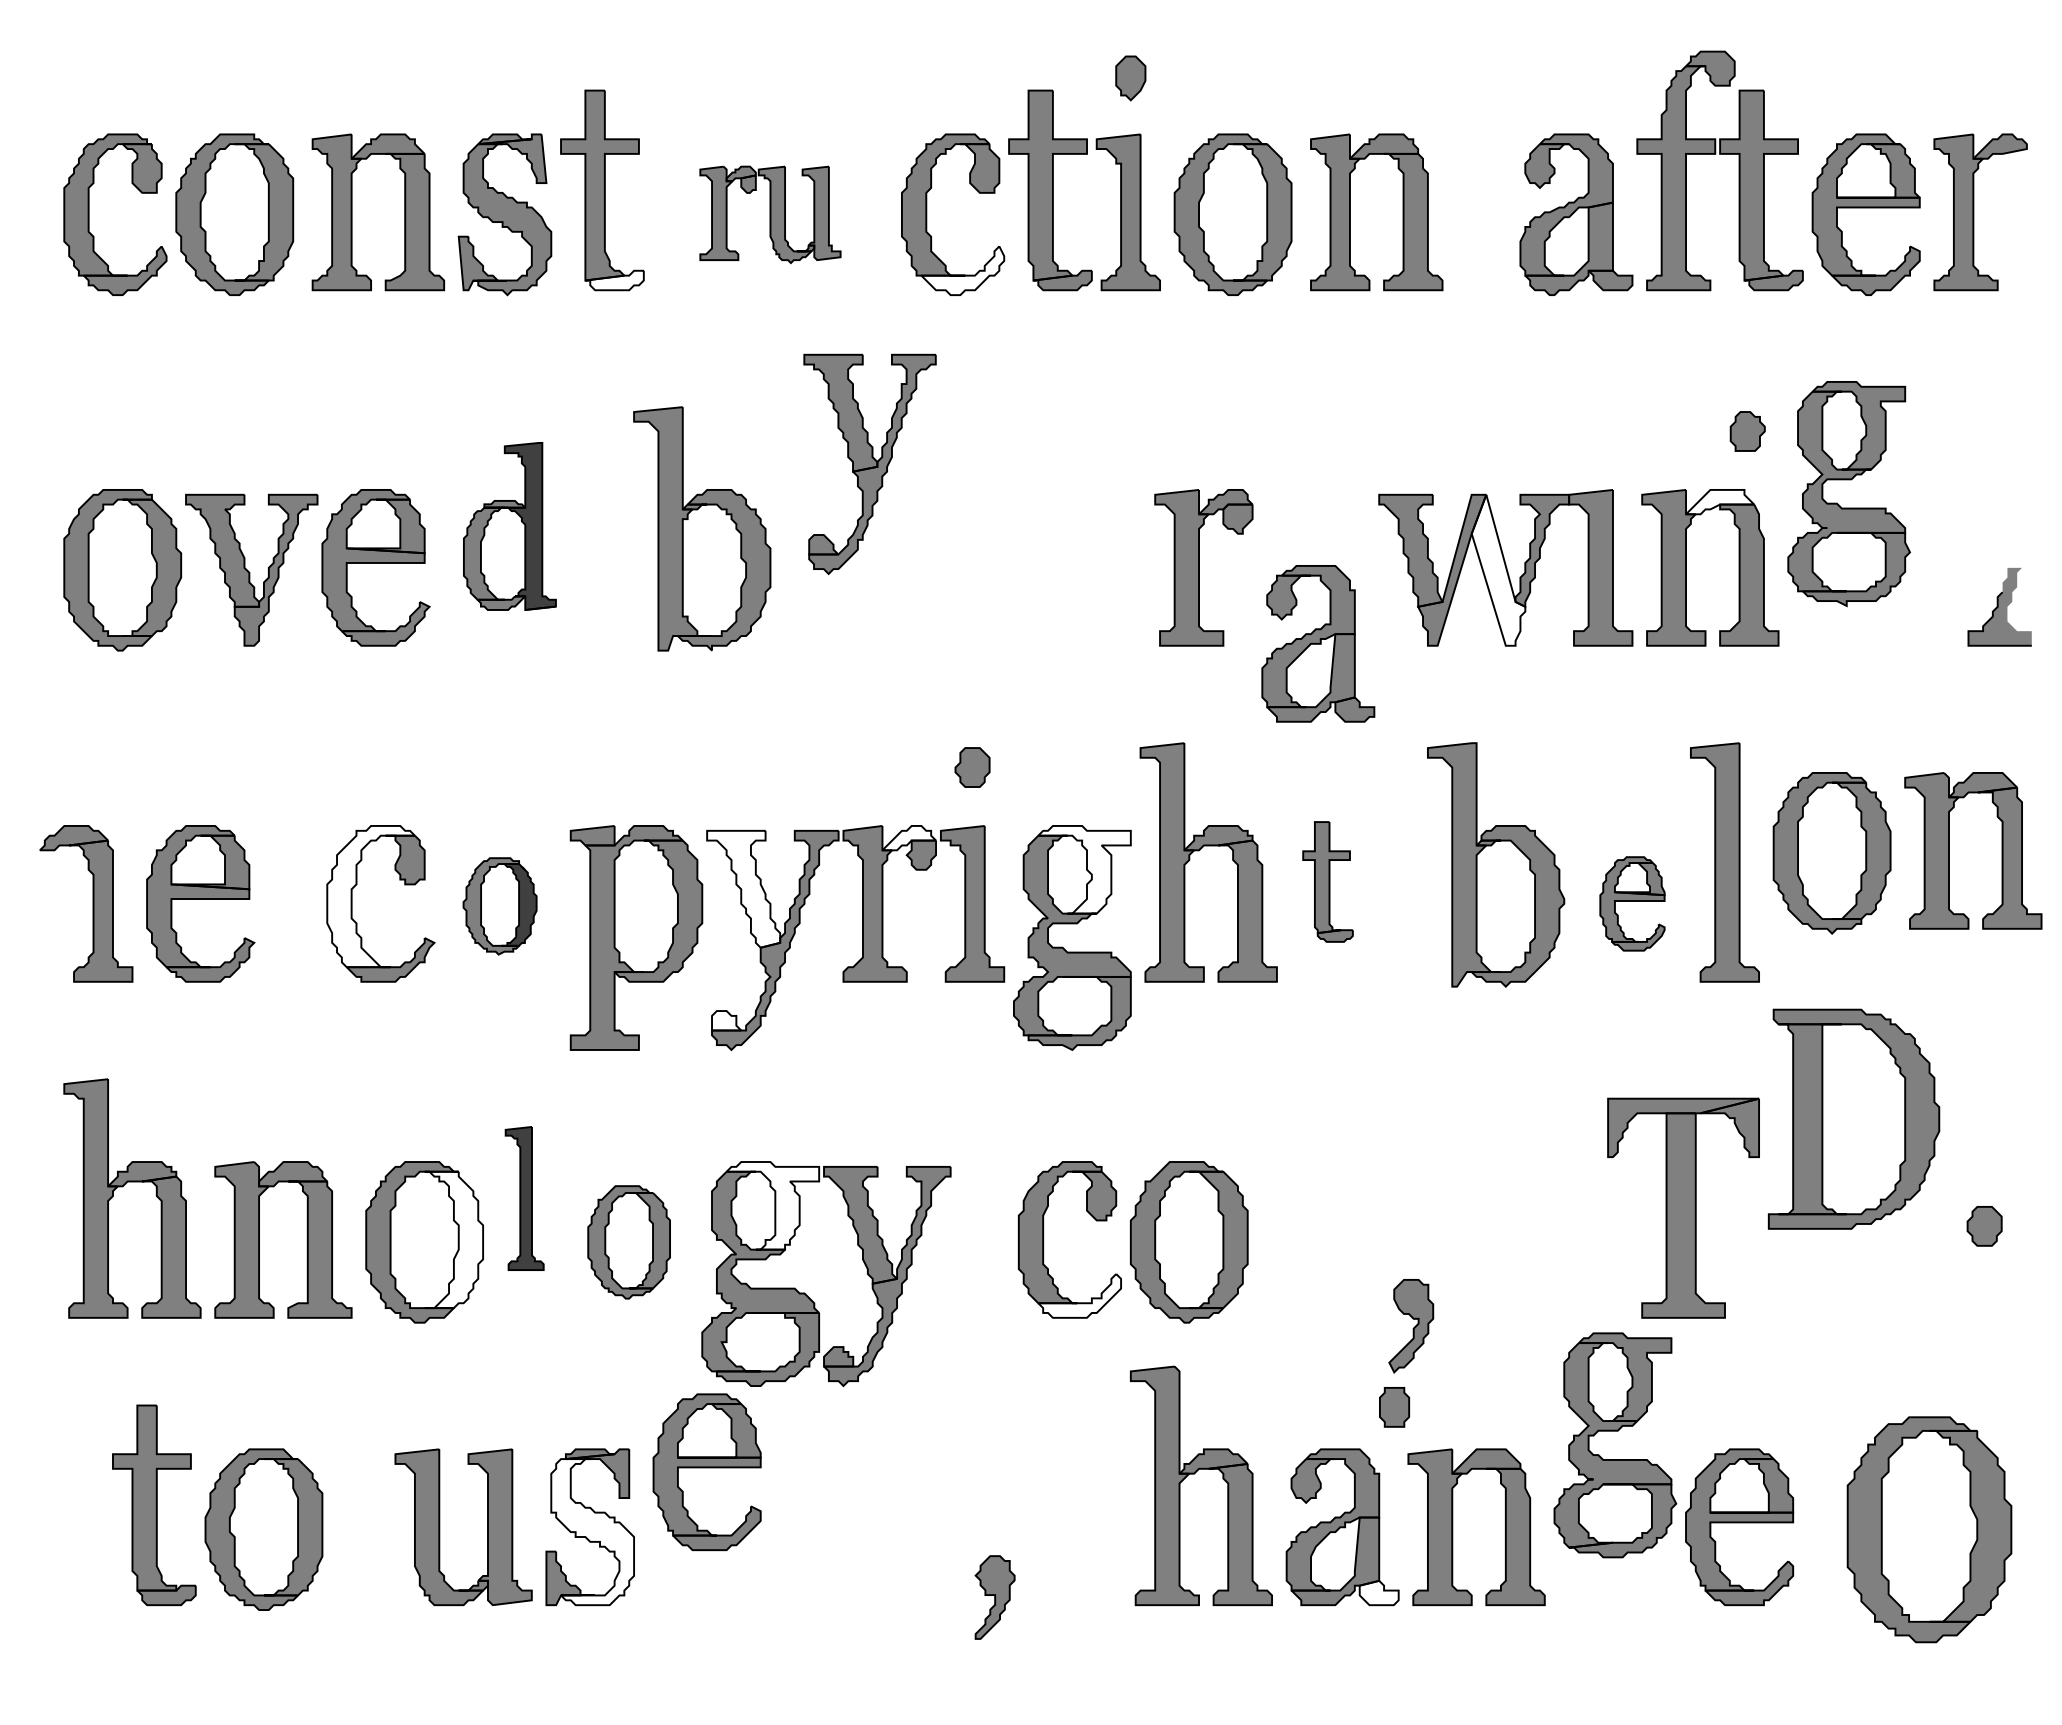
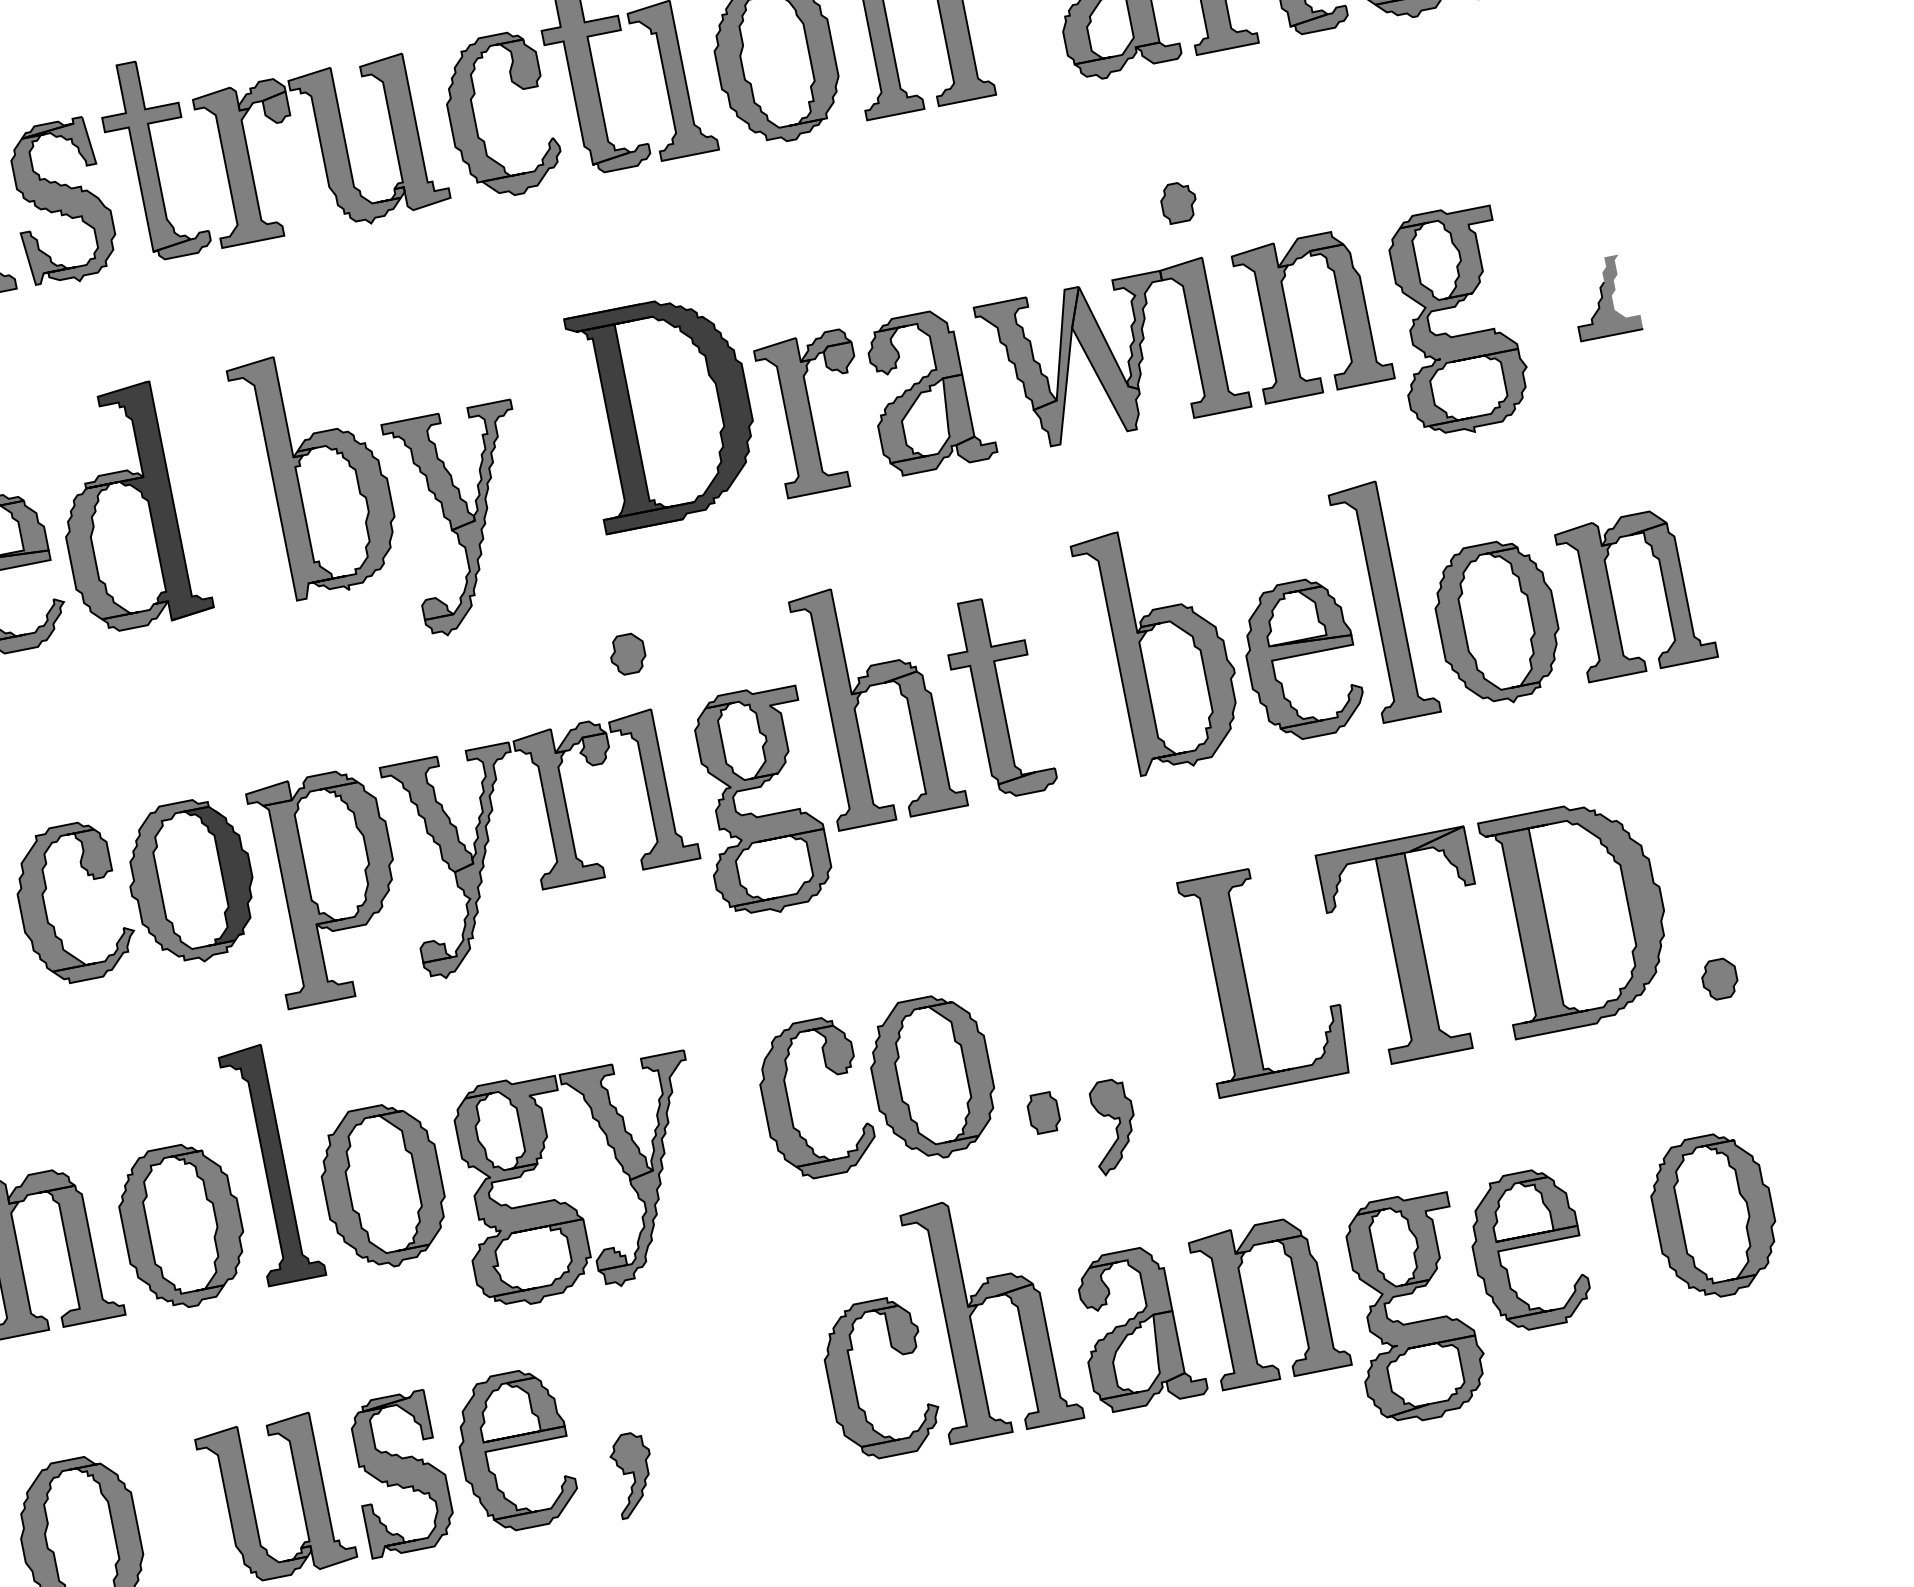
part: (770, 214) -> (322, 150), size x1.67
fill: (962, 270) -> (521, 168), added
fill: (614, 280) -> (182, 246), added
part: (1747, 431) -> (1178, 202), moved
part: (869, 463) -> (466, 518), moved
fill: (1720, 501) -> (1309, 248), added
part: (1848, 507) -> (1457, 334), moved
part: (509, 526) -> (126, 507), size x1.43
part: (1057, 535) -> (666, 410), added
fill: (1498, 569) -> (1105, 357), added
part: (1318, 643) -> (928, 390), moved
fill: (909, 837) -> (579, 735), added
part: (1949, 850) -> (1612, 597), moved
part: (1831, 853) -> (1497, 623), moved
fill: (1084, 869) -> (757, 732), added
part: (1327, 881) -> (998, 697), size x1.67
fill: (743, 888) -> (426, 817), added
fill: (370, 896) -> (62, 897), added
part: (1632, 903) -> (1301, 659), size x1.67
part: (499, 906) -> (190, 882), size x1.67
fill: (726, 1020) -> (435, 950), added
part: (1853, 1118) -> (1577, 914), moved
part: (524, 1198) -> (272, 1164), size x1.67
fill: (772, 1205) -> (516, 1122), added
part: (1516, 1207) -> (1246, 980), added
part: (1984, 1226) -> (1719, 979), moved
fill: (453, 1239) -> (210, 1218), added
part: (628, 1242) -> (382, 1187), size x1.43
fill: (1079, 1295) -> (835, 1151), added
part: (1411, 1326) -> (1113, 1126), moved
part: (1394, 1407) -> (1043, 1113), moved
part: (1615, 1431) -> (1410, 1294), moved
part: (706, 1472) -> (514, 1451), moved
part: (1053, 1527) -> (854, 1384), added
part: (1929, 1529) -> (1714, 1215), size x0.71
fill: (592, 1532) -> (403, 1478), added
fill: (1378, 1592) -> (1186, 1384), added
part: (994, 1597) -> (633, 1474), moved

